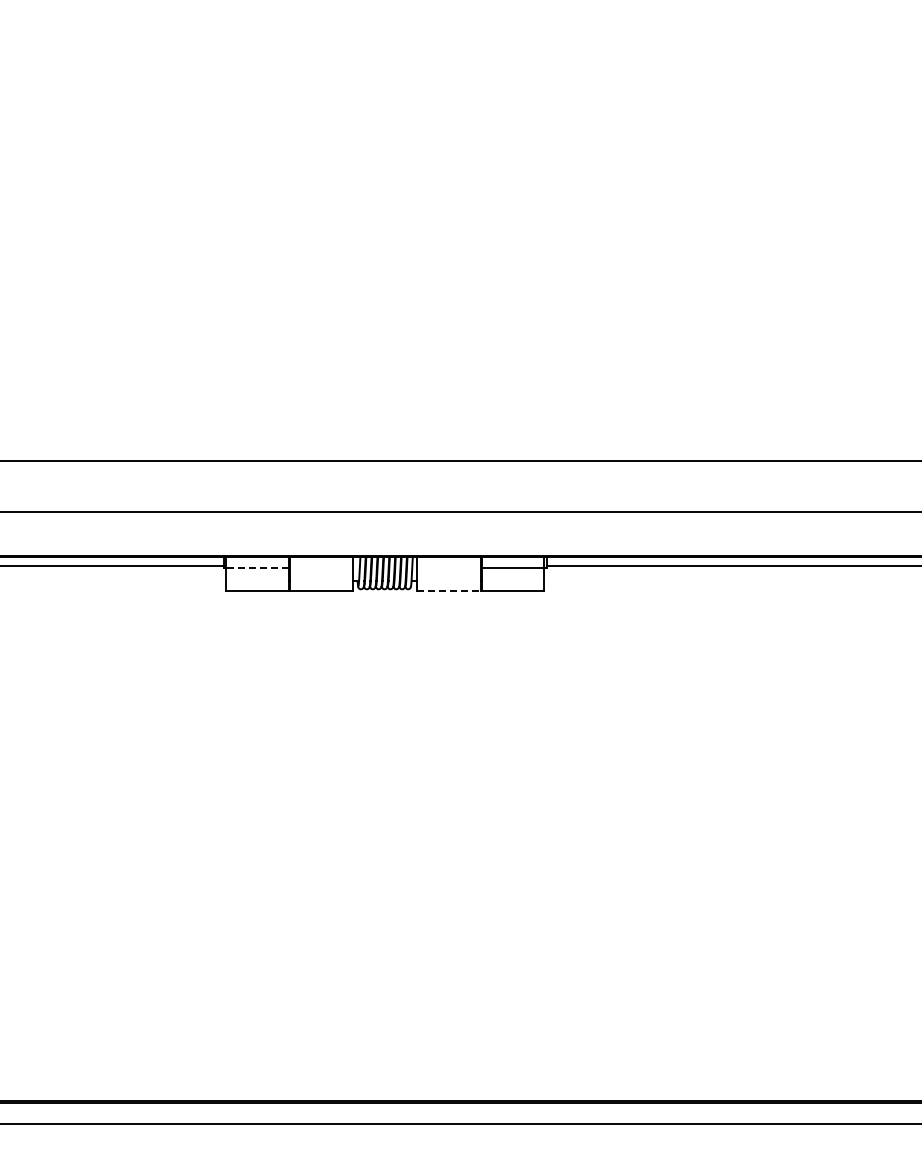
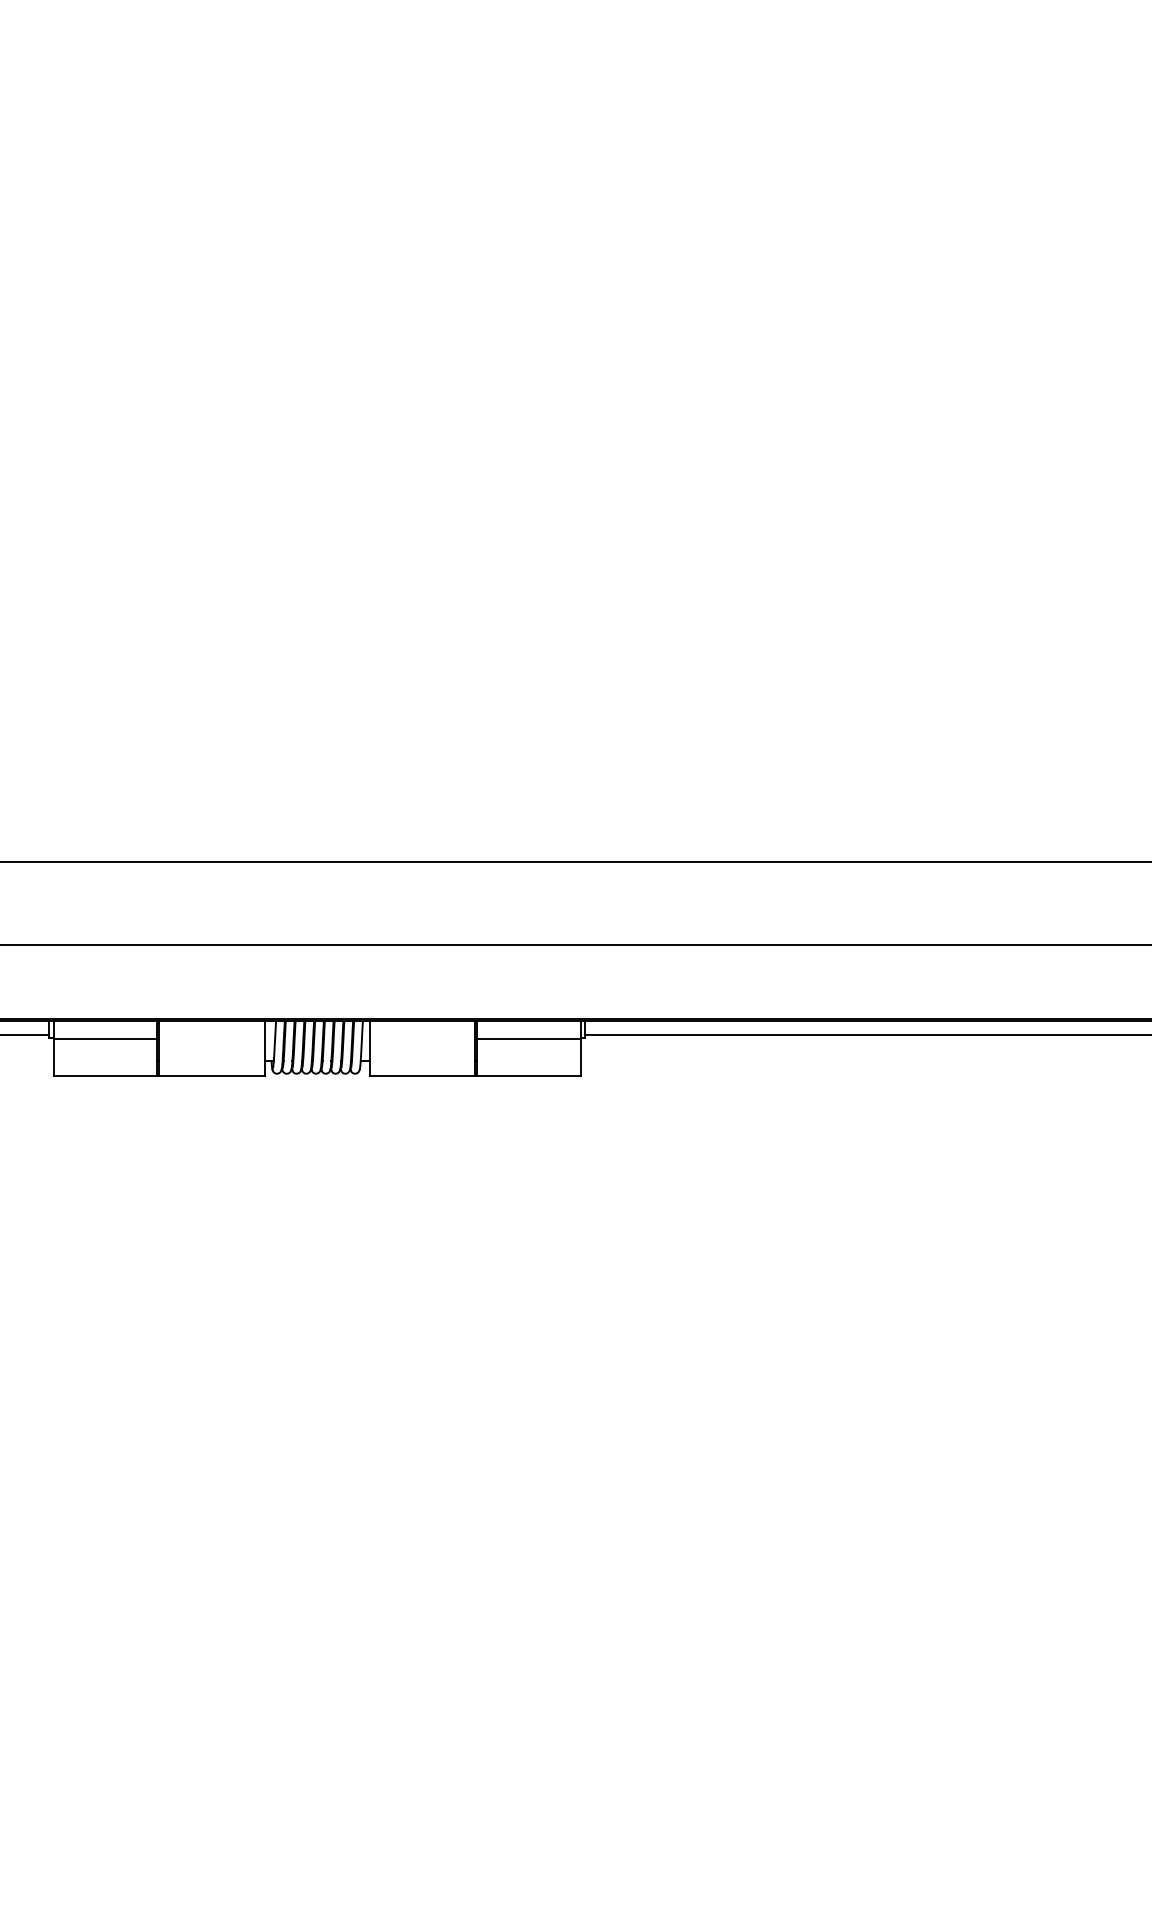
line: (257, 568) -> (105, 1039), dashed -> solid
line: (448, 590) -> (422, 1075), dashed -> solid

